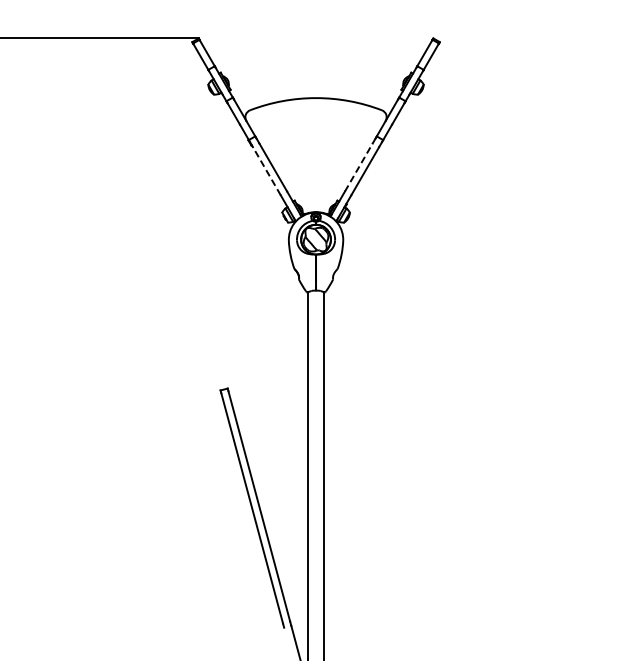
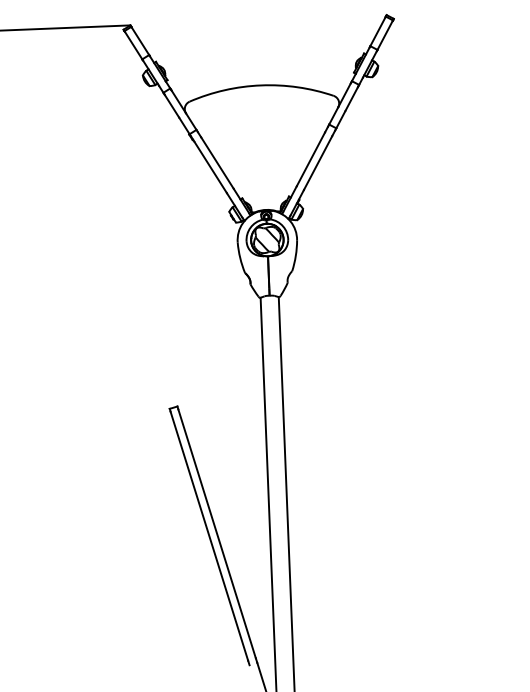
line: (358, 167) -> (310, 159), dashed -> solid
line: (266, 171) -> (210, 167), dashed -> solid

